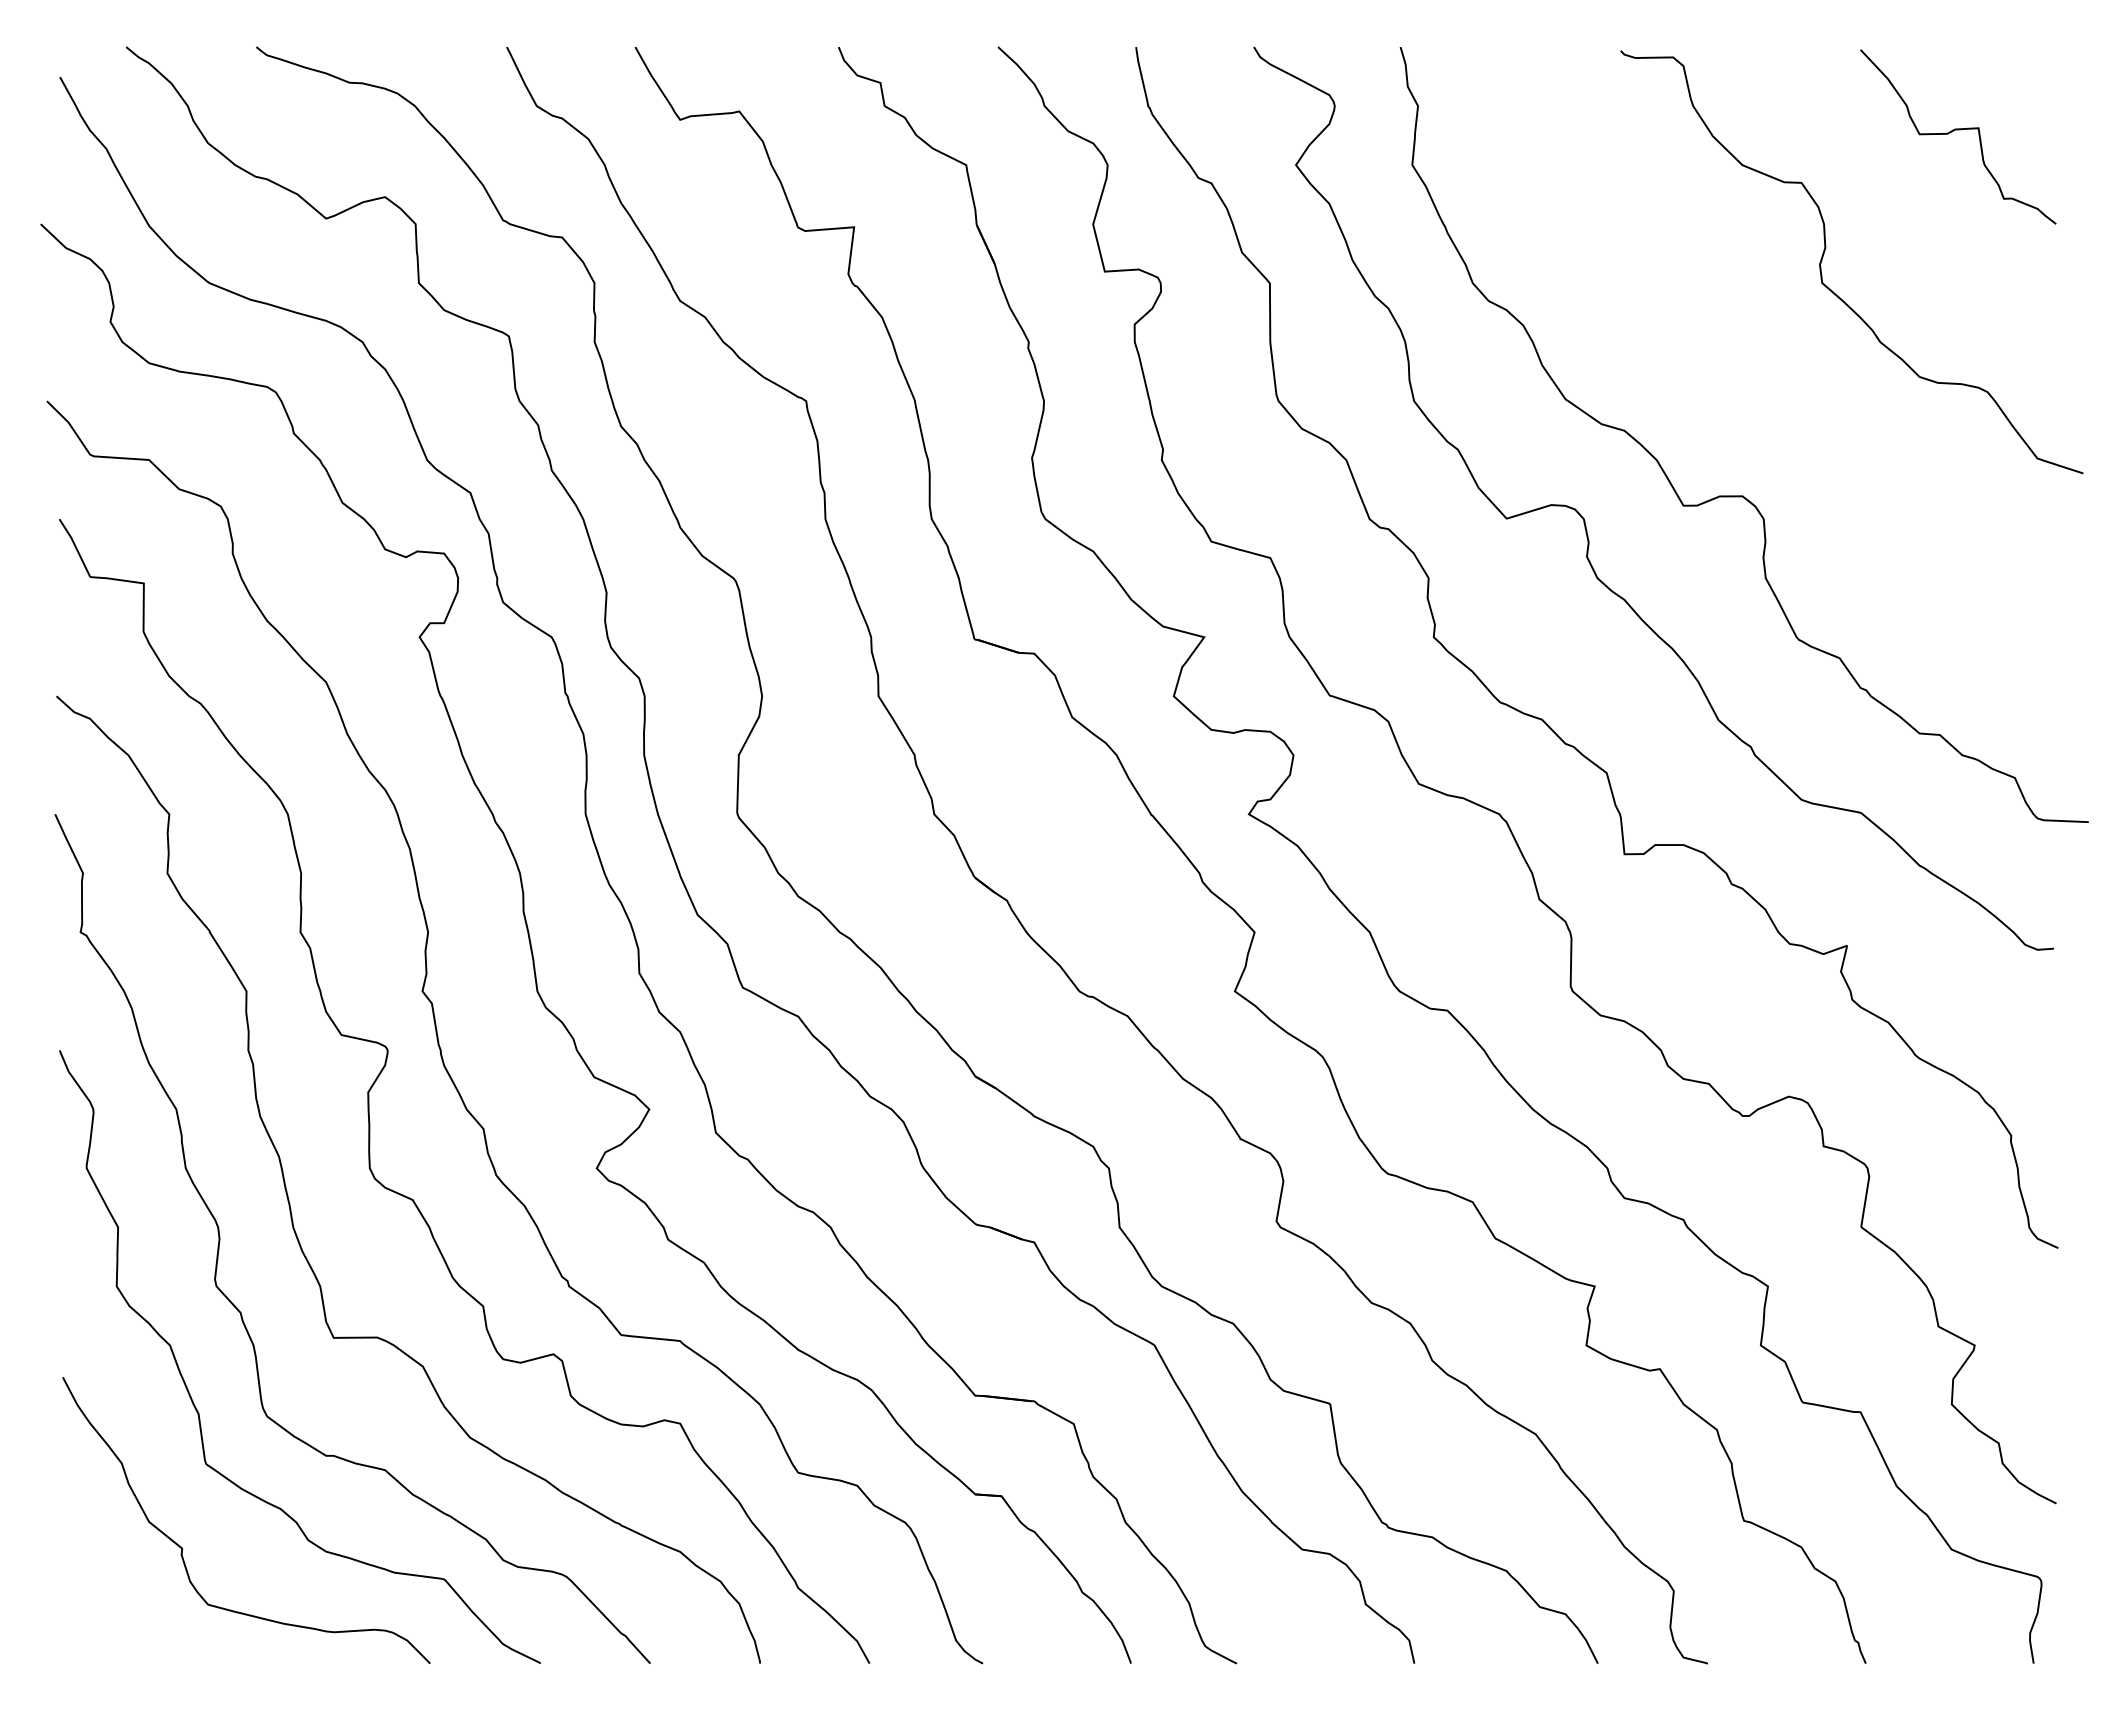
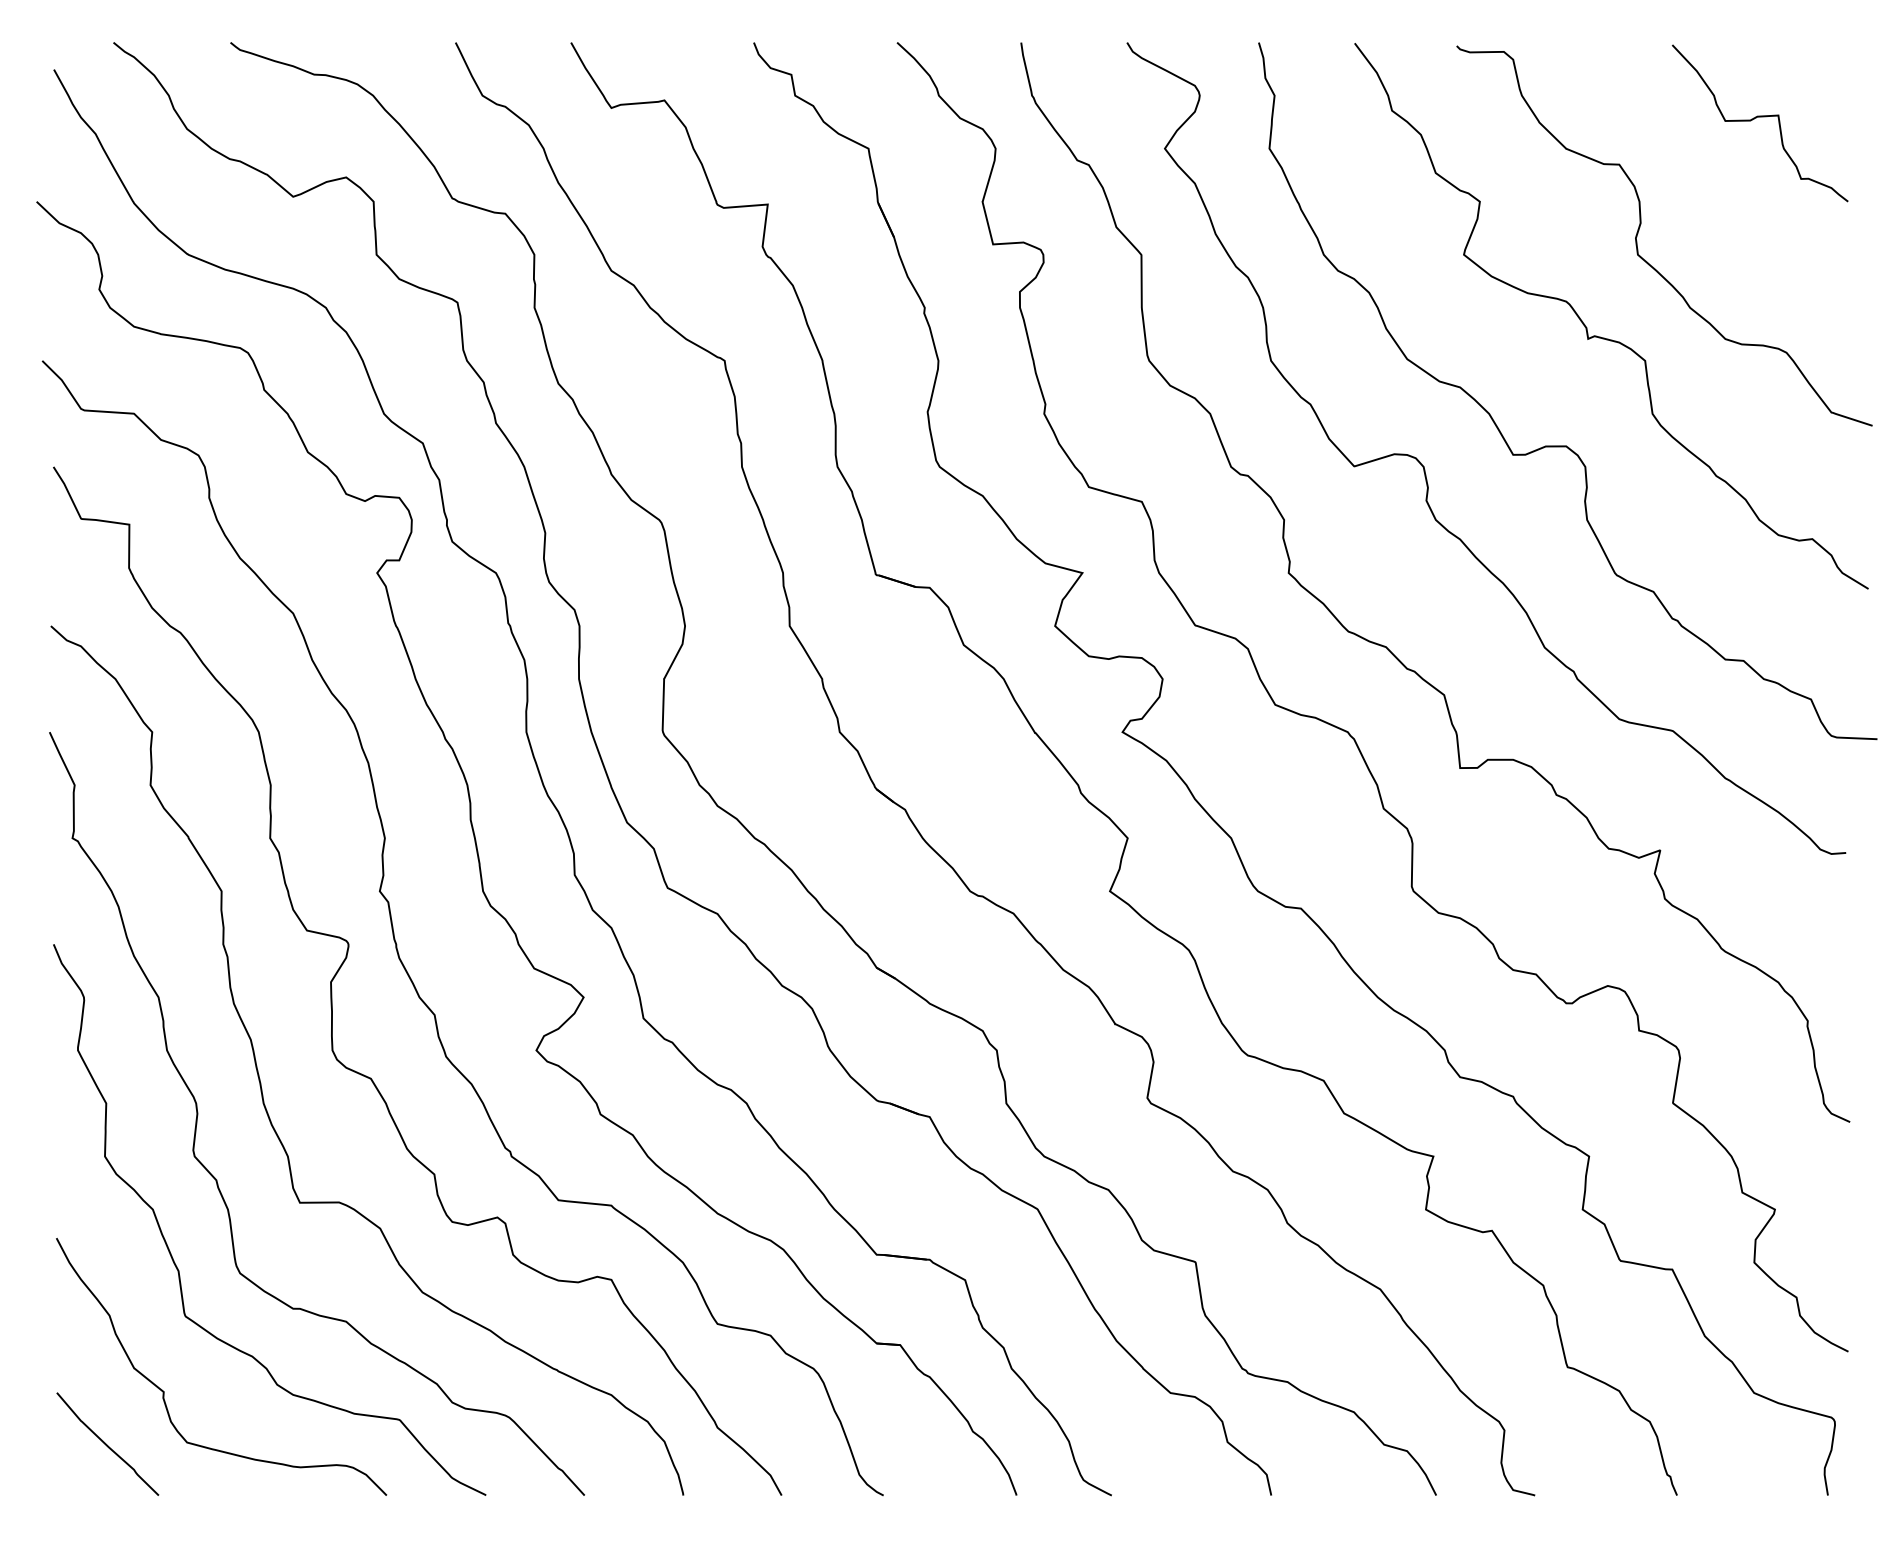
curve: (1785, 375) -> (1604, 337), added
curve: (118, 1606) -> (106, 1444), added

